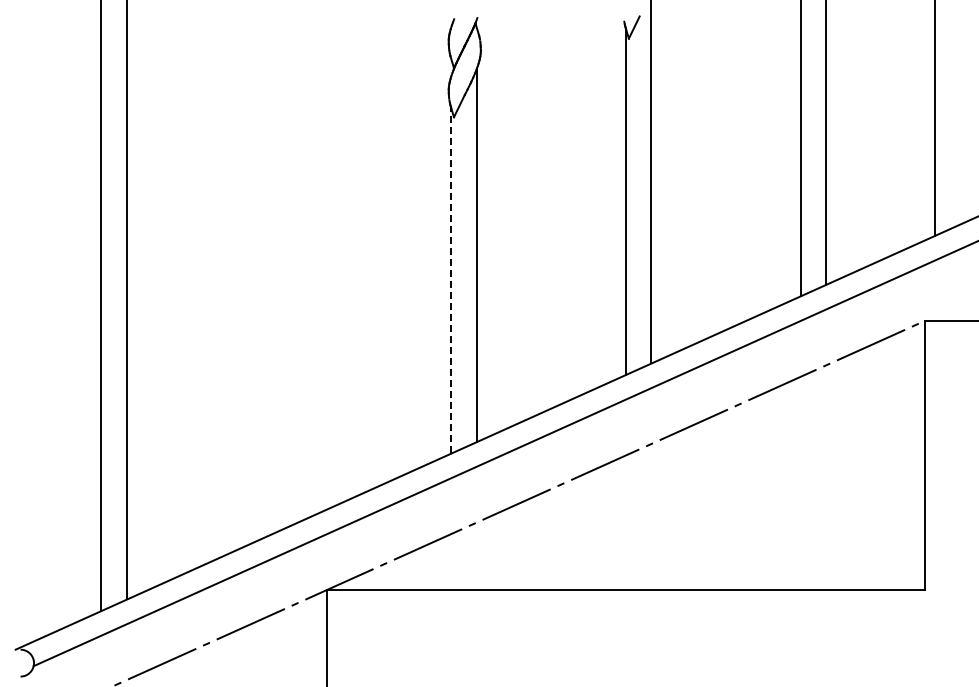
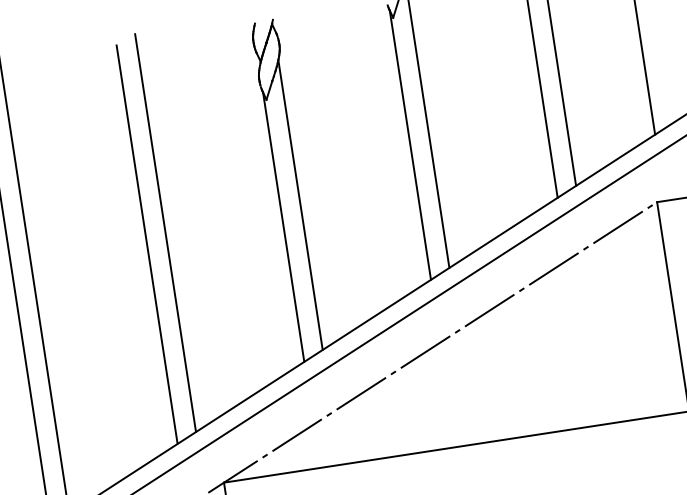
line: (301, 264) -> (165, 232), added
line: (276, 275) -> (147, 244), added
line: (451, 280) -> (284, 227), dashed -> solid

